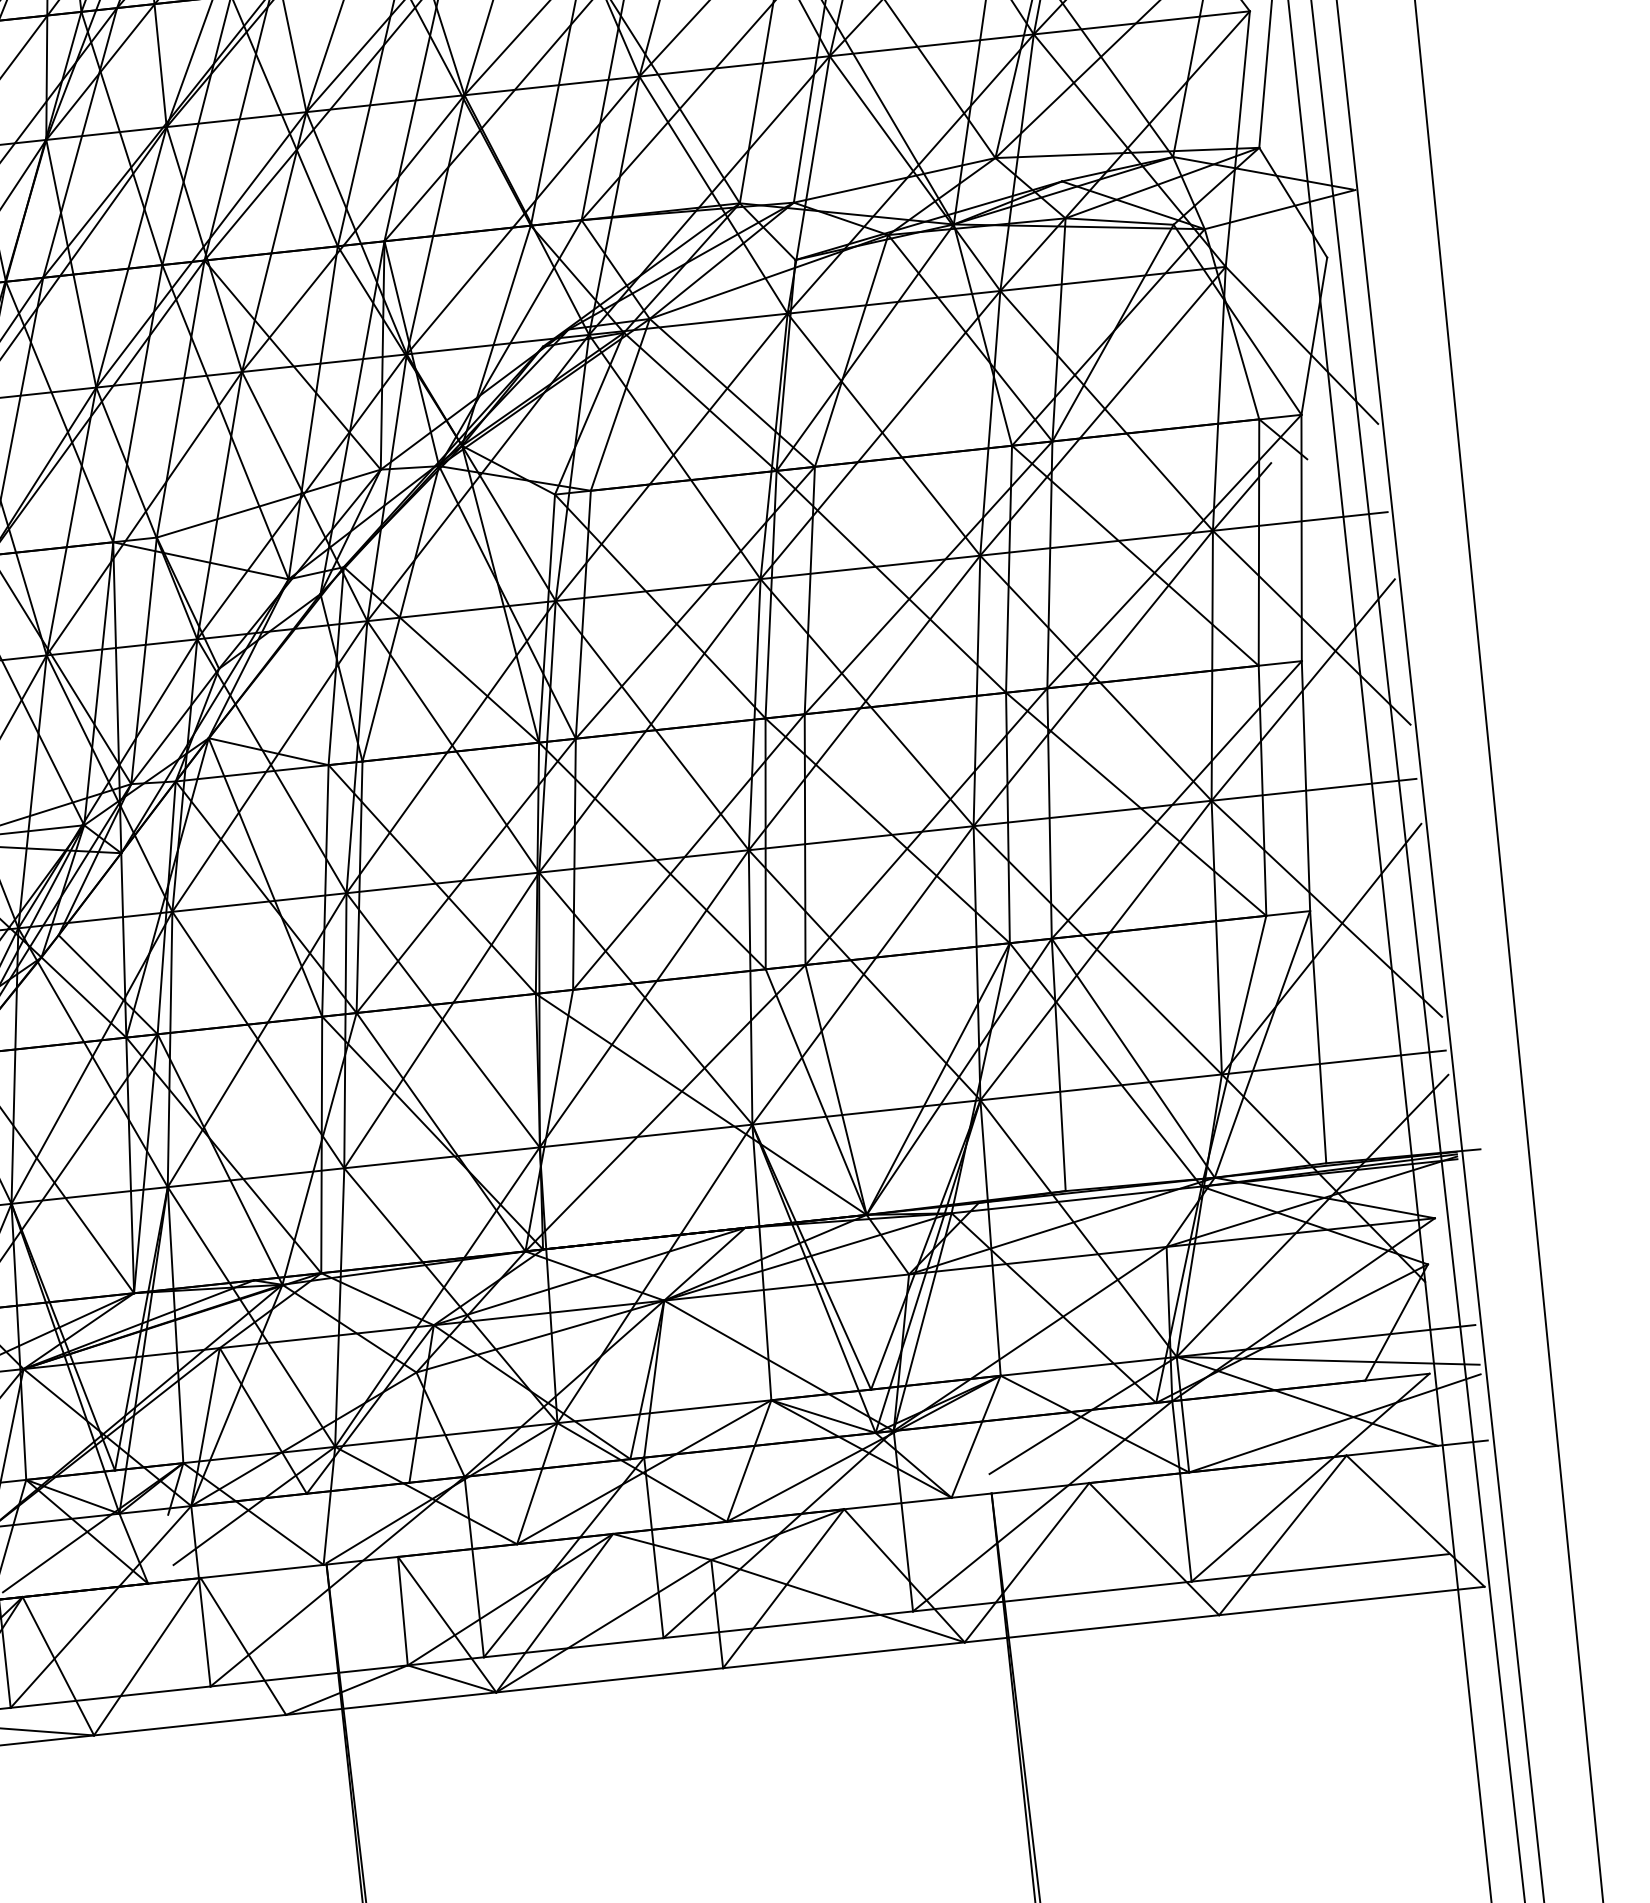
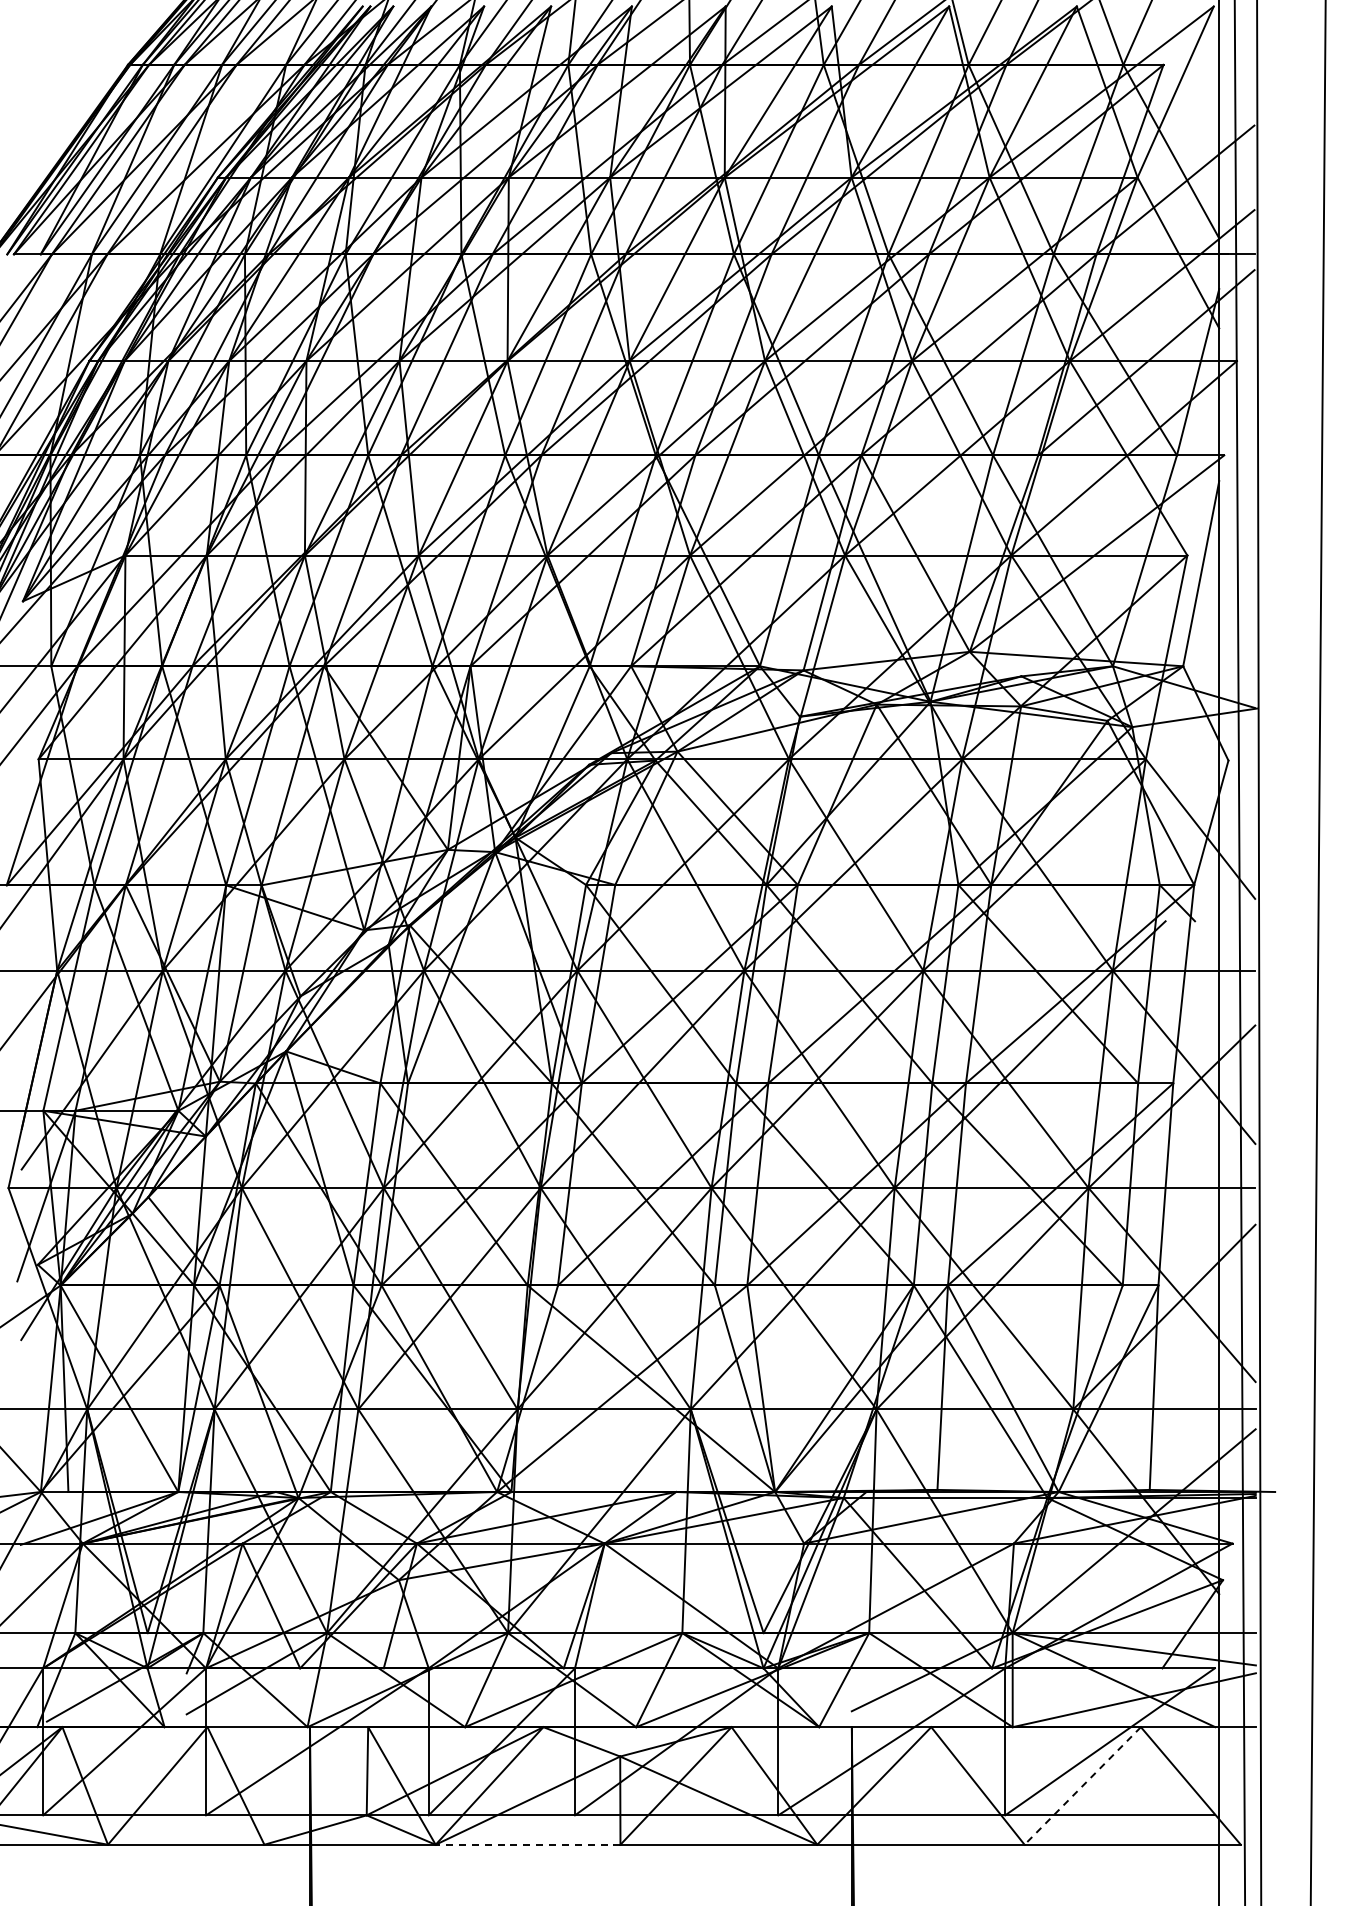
line: (1282, 1534) -> (1082, 1785), solid -> dashed
line: (608, 1680) -> (527, 1844), solid -> dashed

